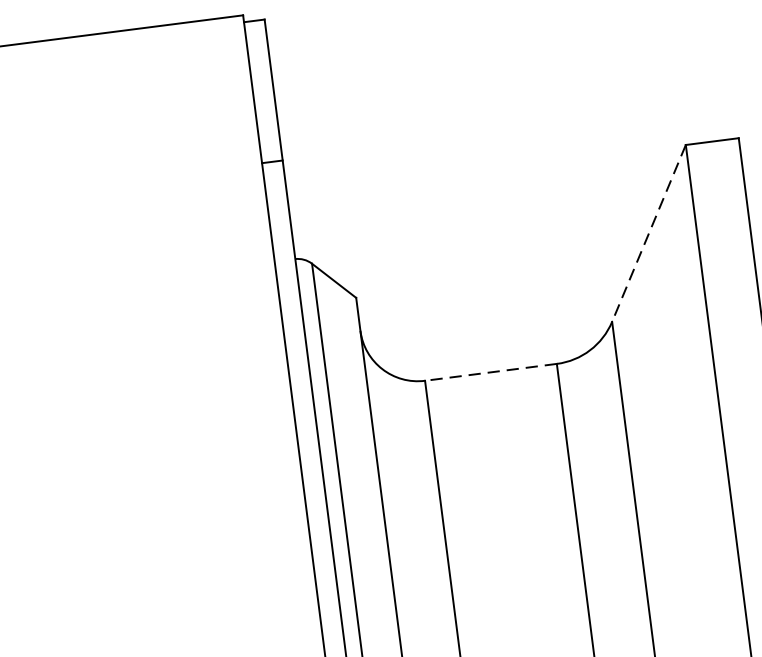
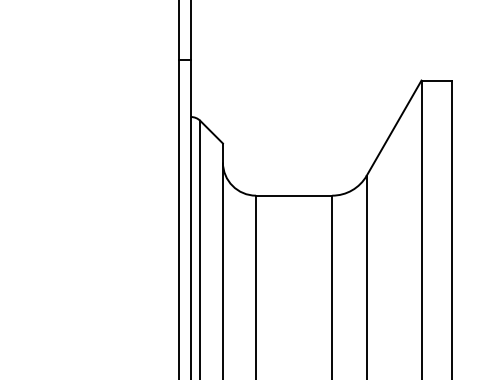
line: (649, 233) -> (394, 128), dashed -> solid
line: (489, 372) -> (293, 195), dashed -> solid

